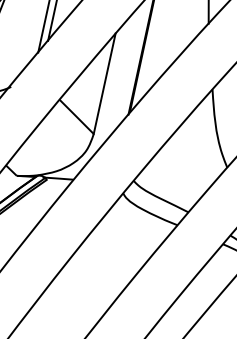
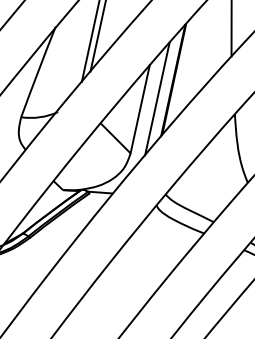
line: (124, 71) -> (157, 98), added

